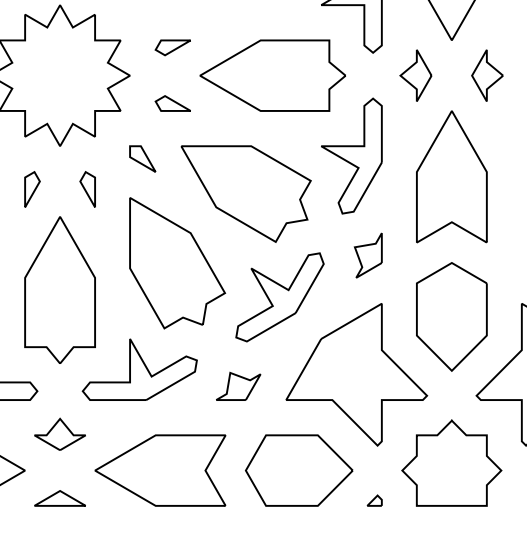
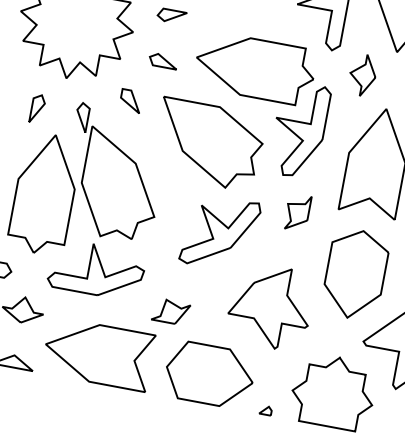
part: (272, 75) -> (254, 68), moved
part: (177, 263) -> (120, 186), moved
part: (356, 374) -> (270, 306), size x0.7
part: (238, 385) -> (171, 311), moved

